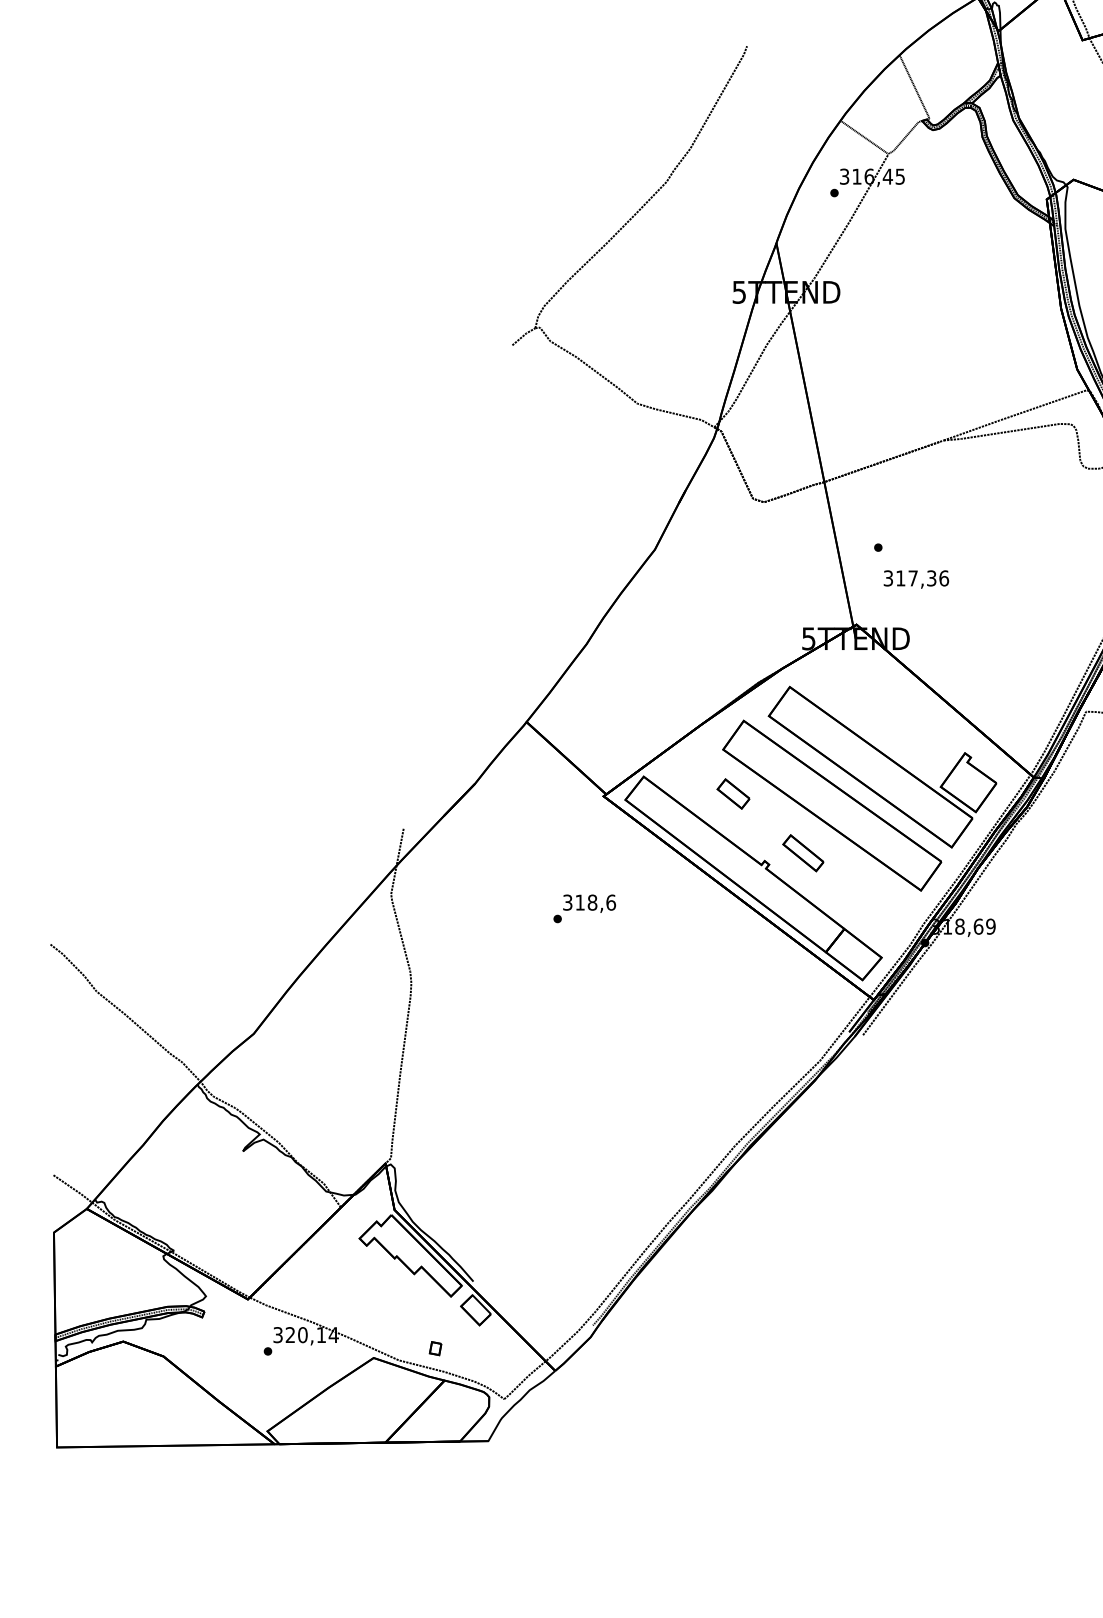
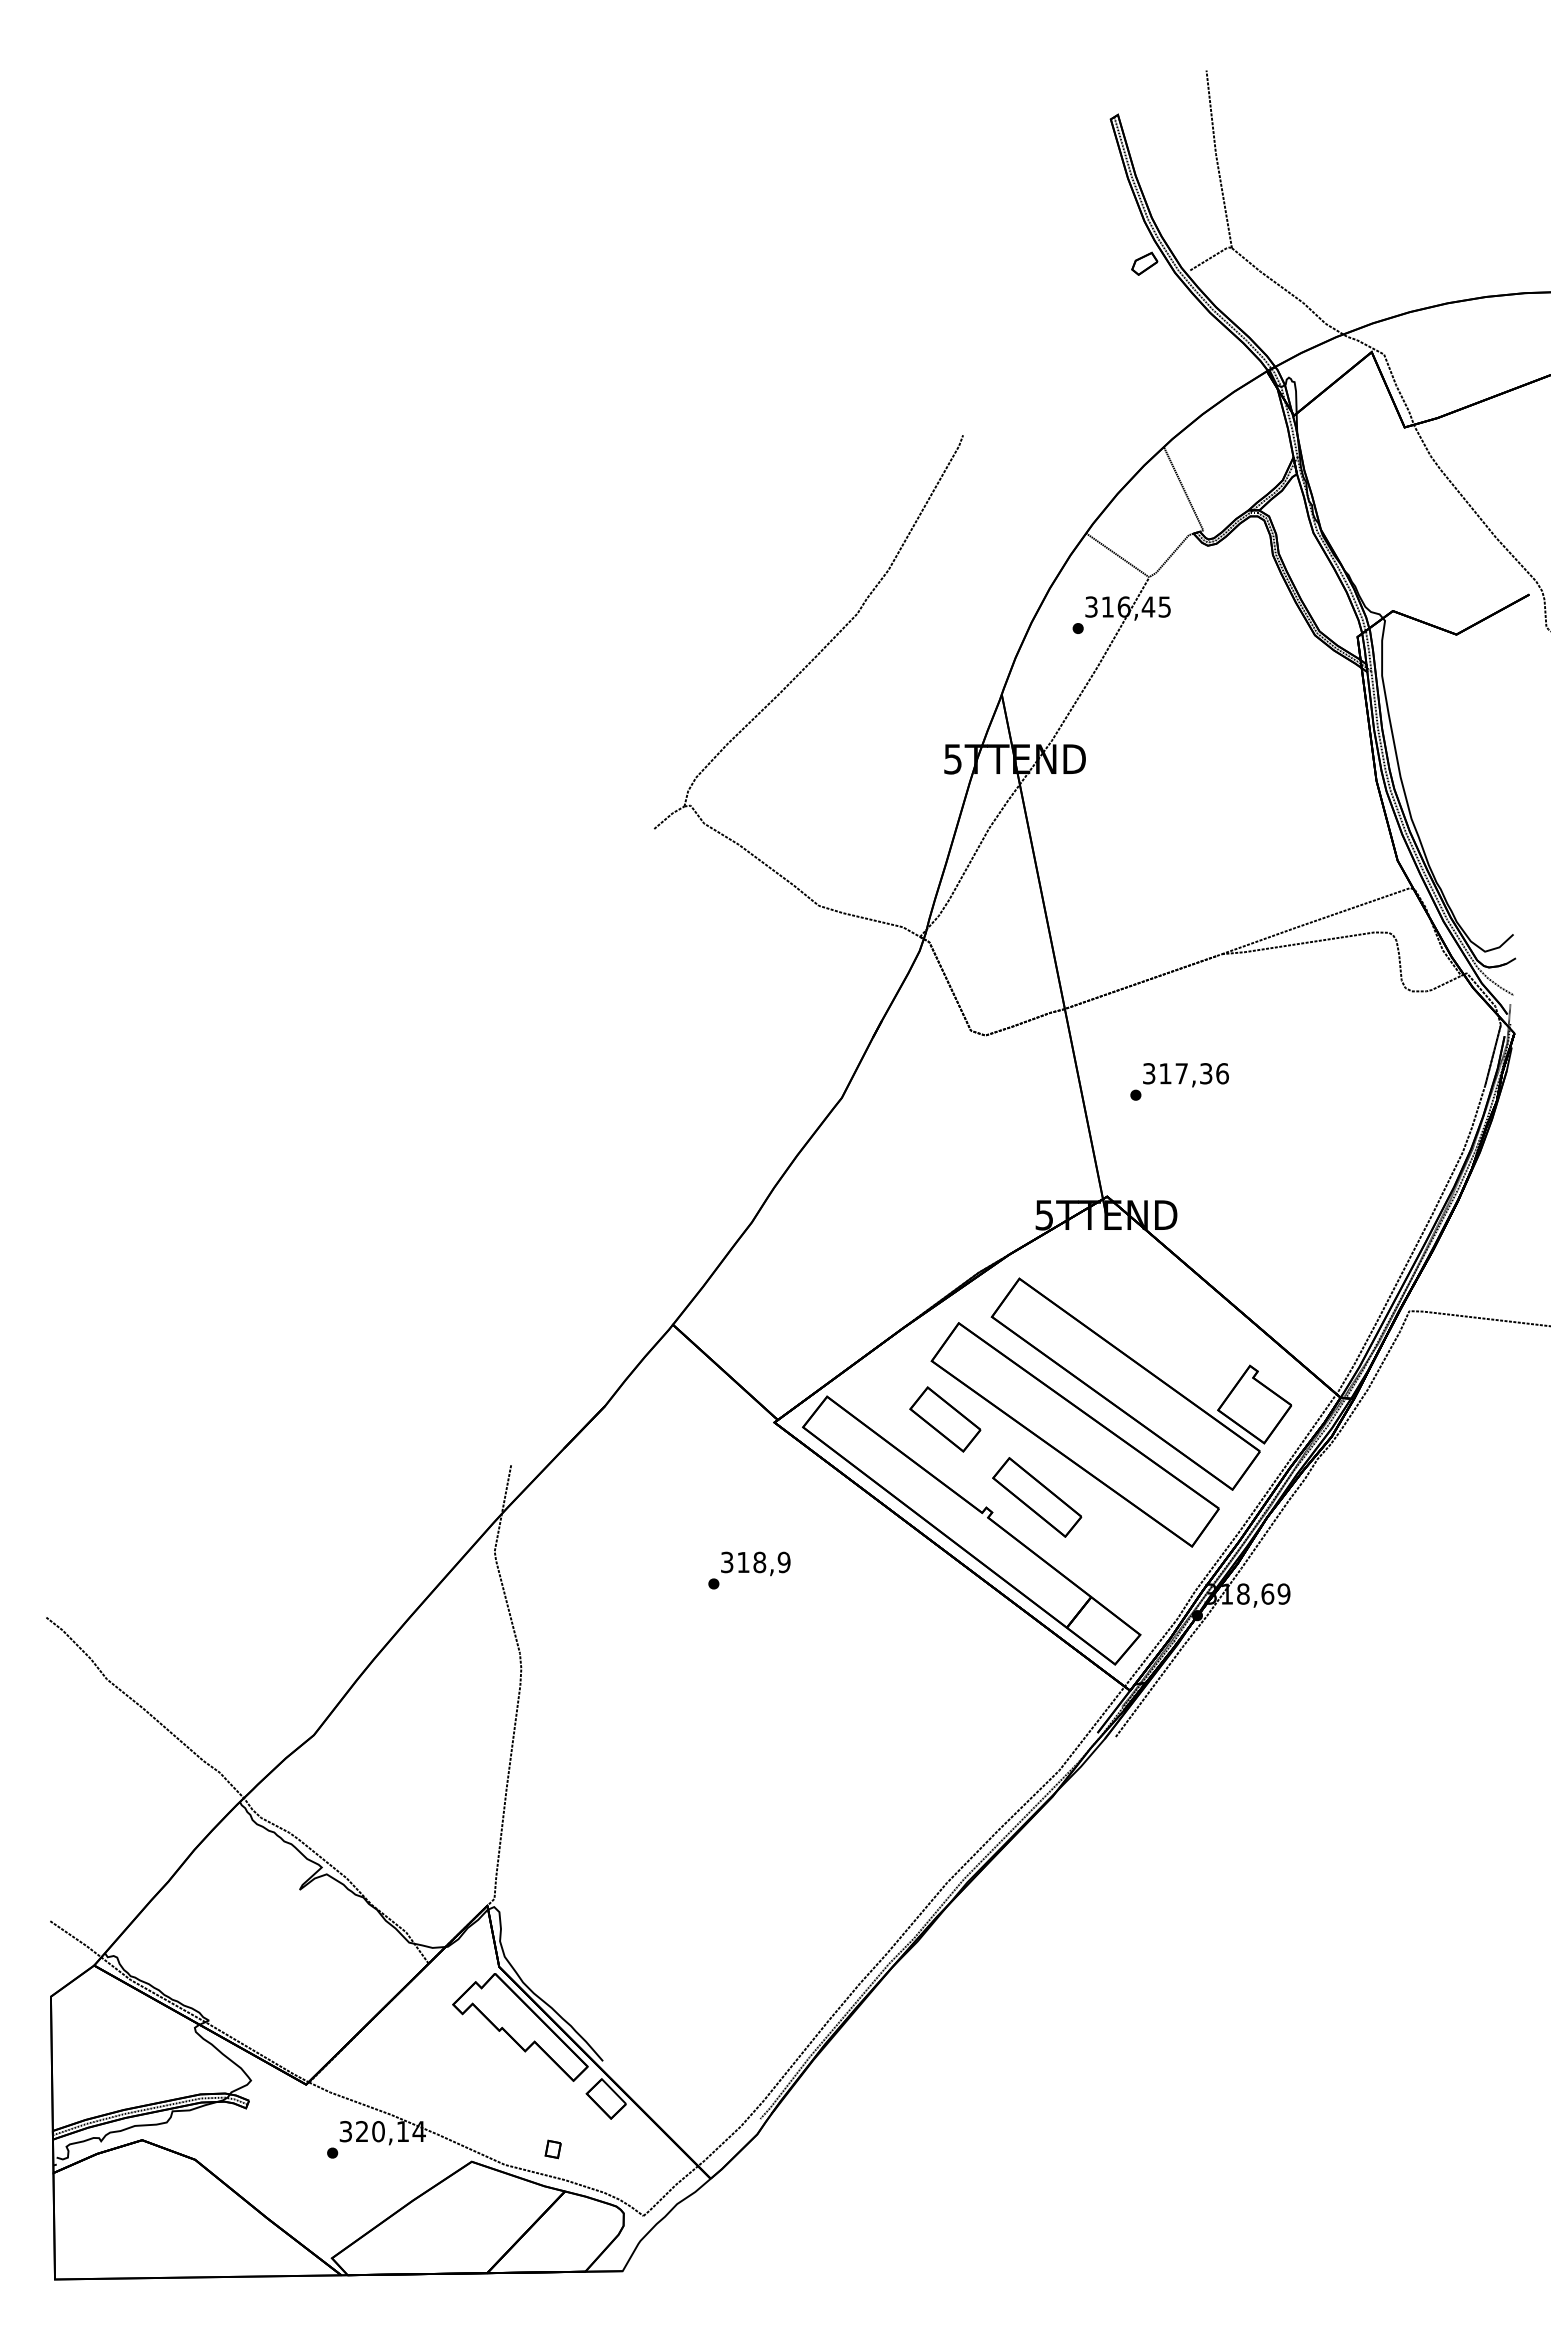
text: (916, 579) -> (1185, 1075), moved
part: (733, 794) -> (945, 1419), size x1.67
part: (803, 853) -> (1037, 1497), size x1.67
text: (610, 902) -> (783, 1562), 318,6 -> 318,9

